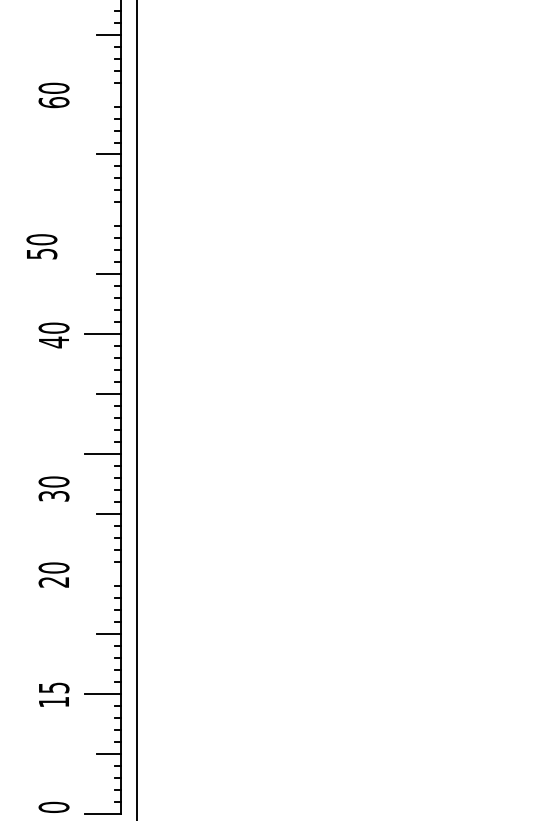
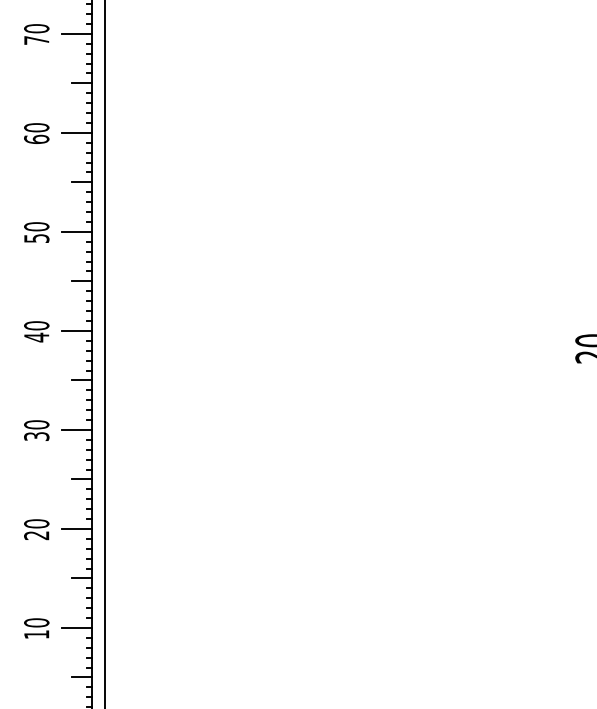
line: (102, 94) -> (76, 132), added
line: (102, 214) -> (76, 231), added
text: (41, 246) -> (36, 232), moved
text: (53, 488) -> (36, 430), moved
line: (102, 573) -> (76, 528), added
text: (53, 687) -> (36, 622), 15 -> 10

